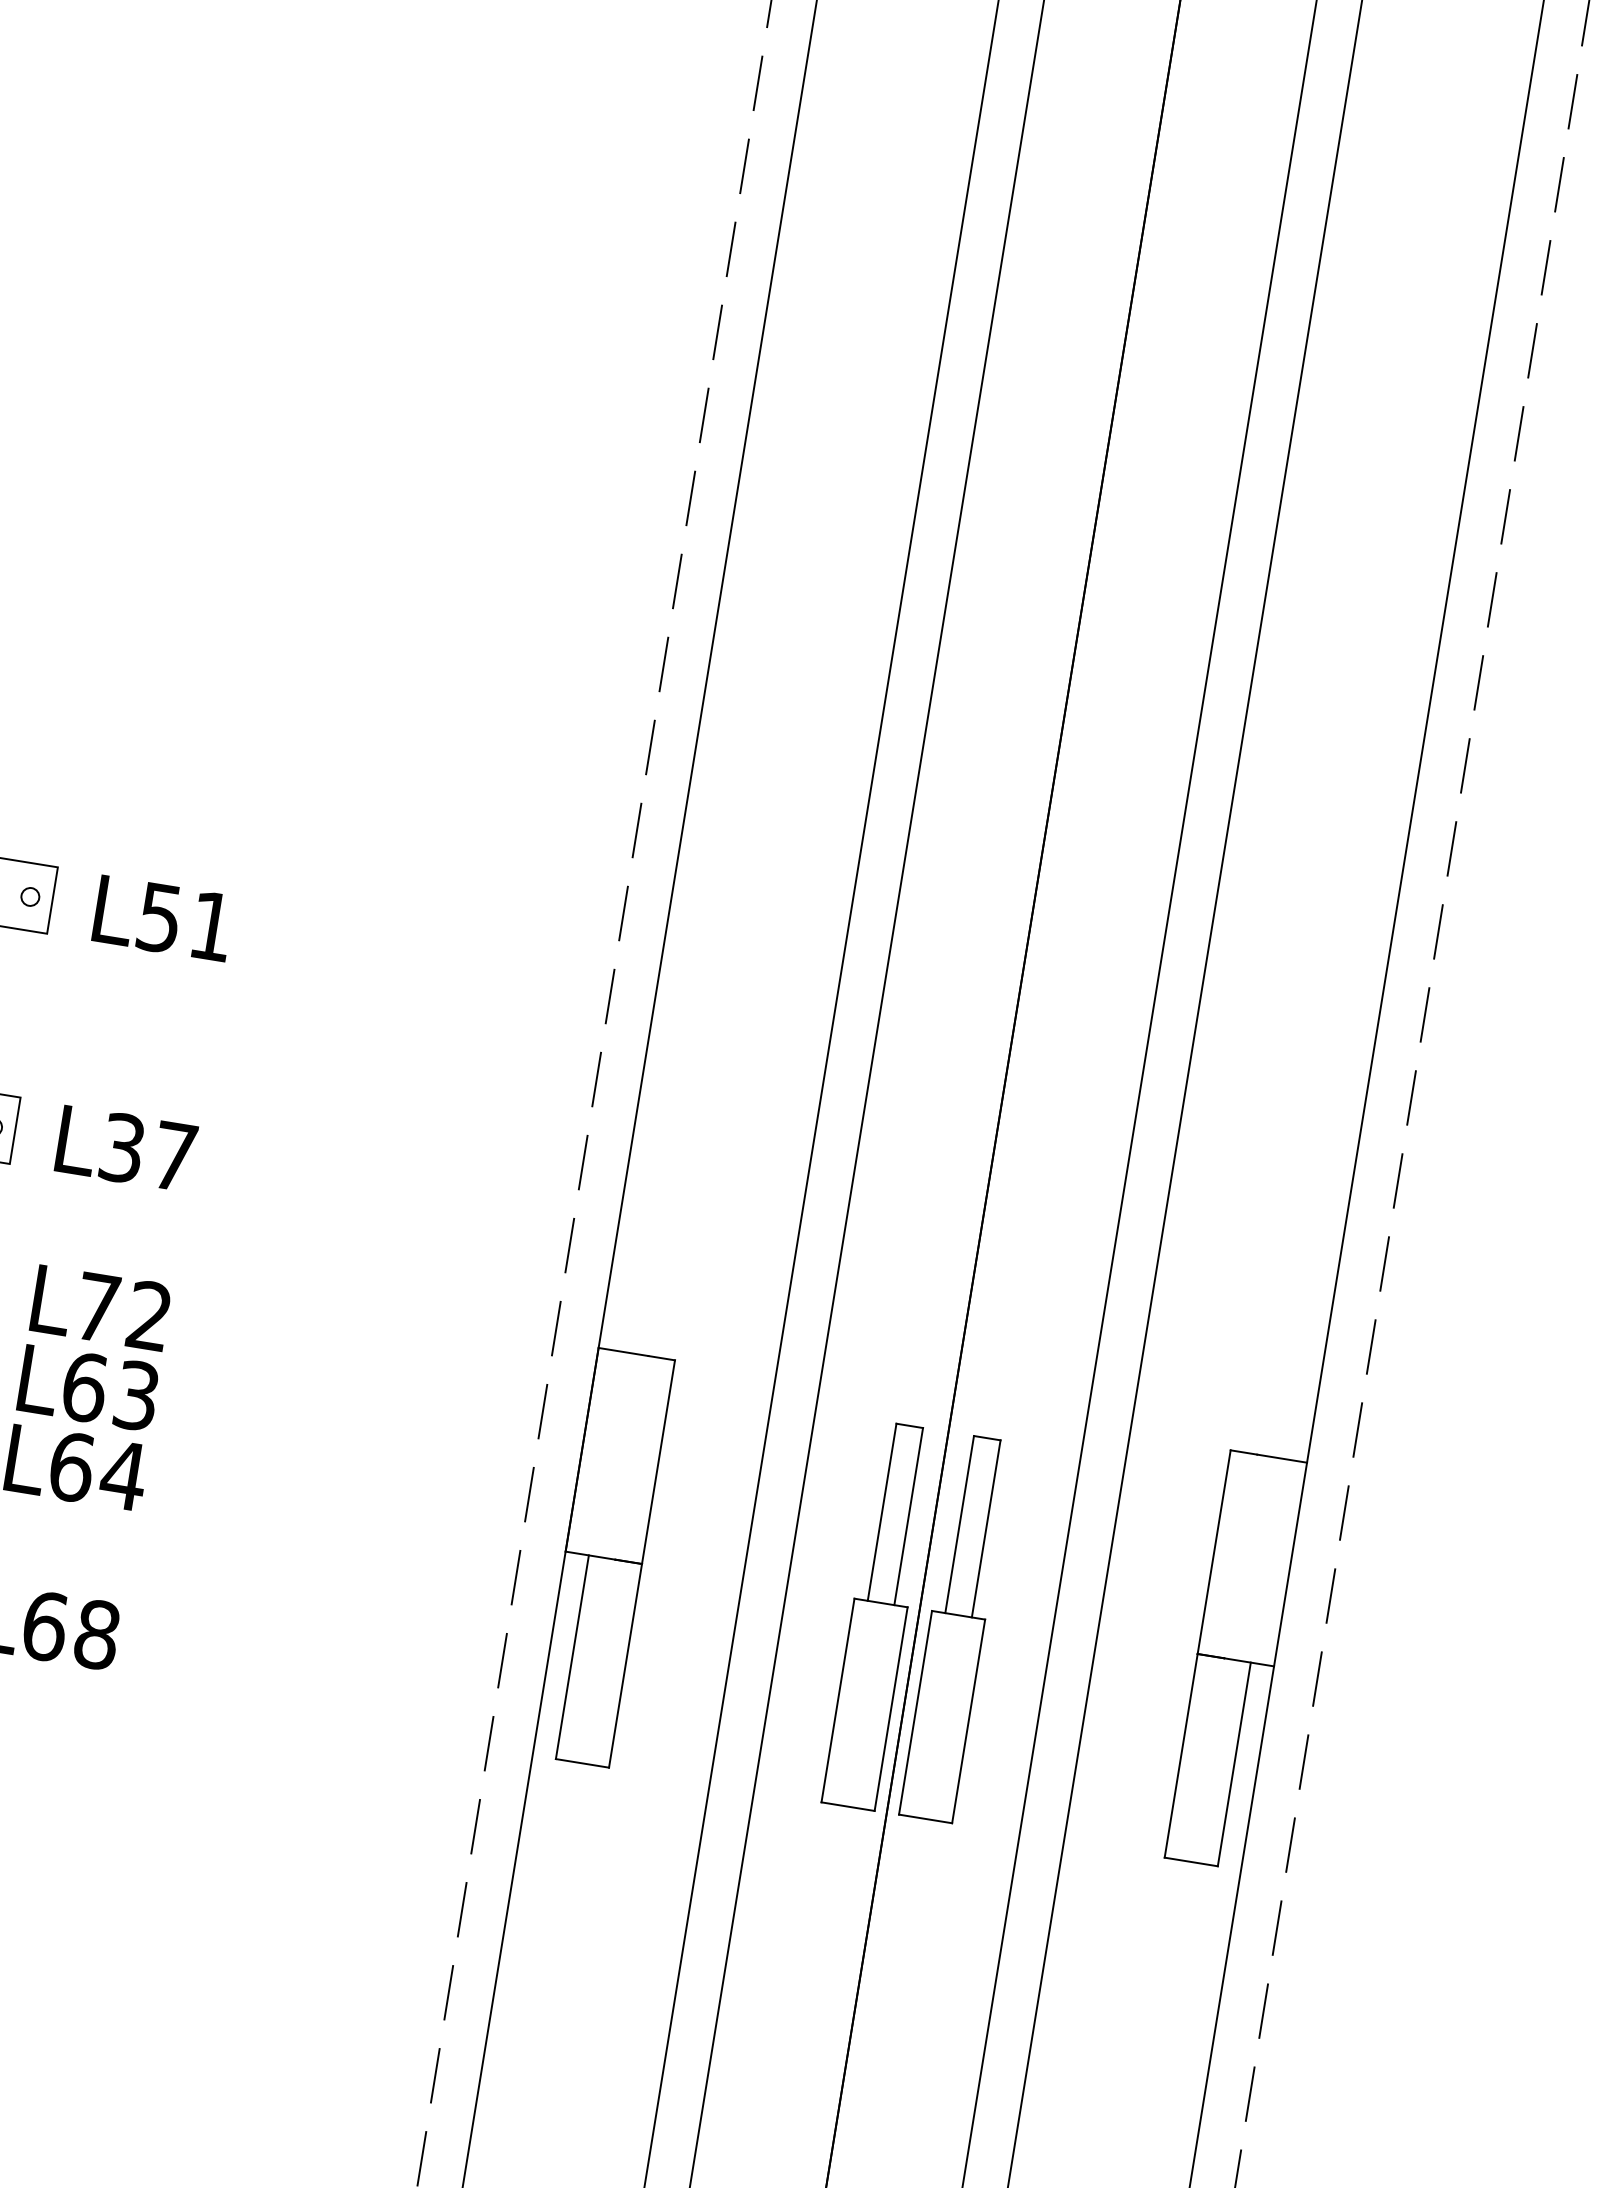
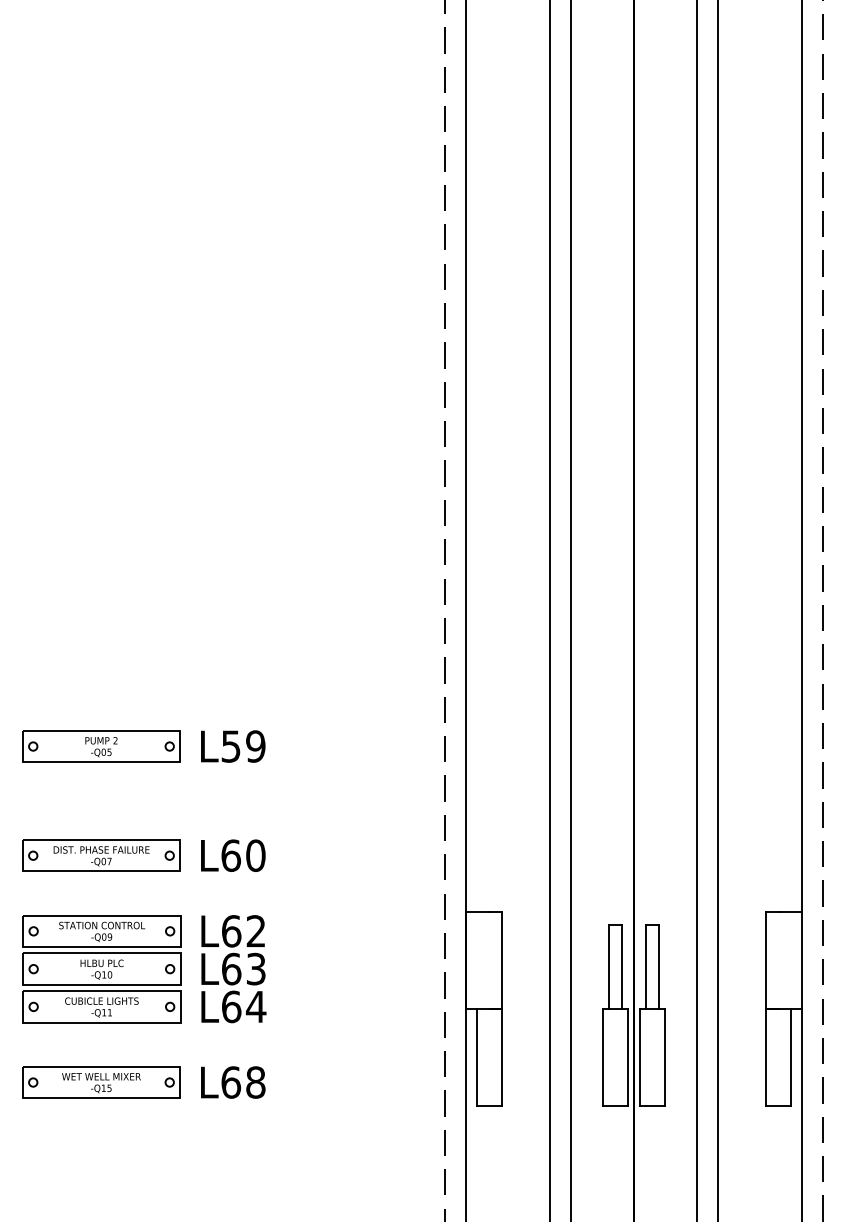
text: (211, 926) -> (255, 746), L51 -> L59
text: (148, 1151) -> (243, 855), L37 -> L60
text: (97, 1308) -> (231, 931), L72 -> L62

